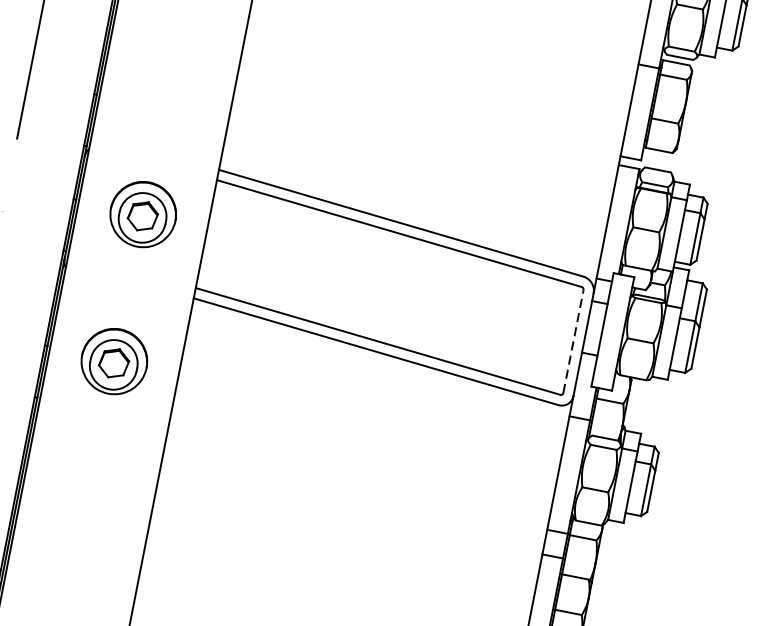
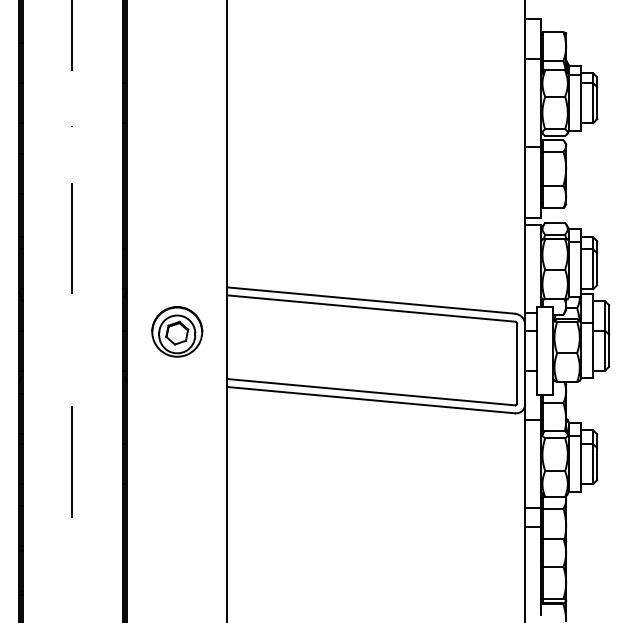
line: (573, 341) -> (517, 363), dashed -> solid
part: (114, 361) -> (177, 445), removed

